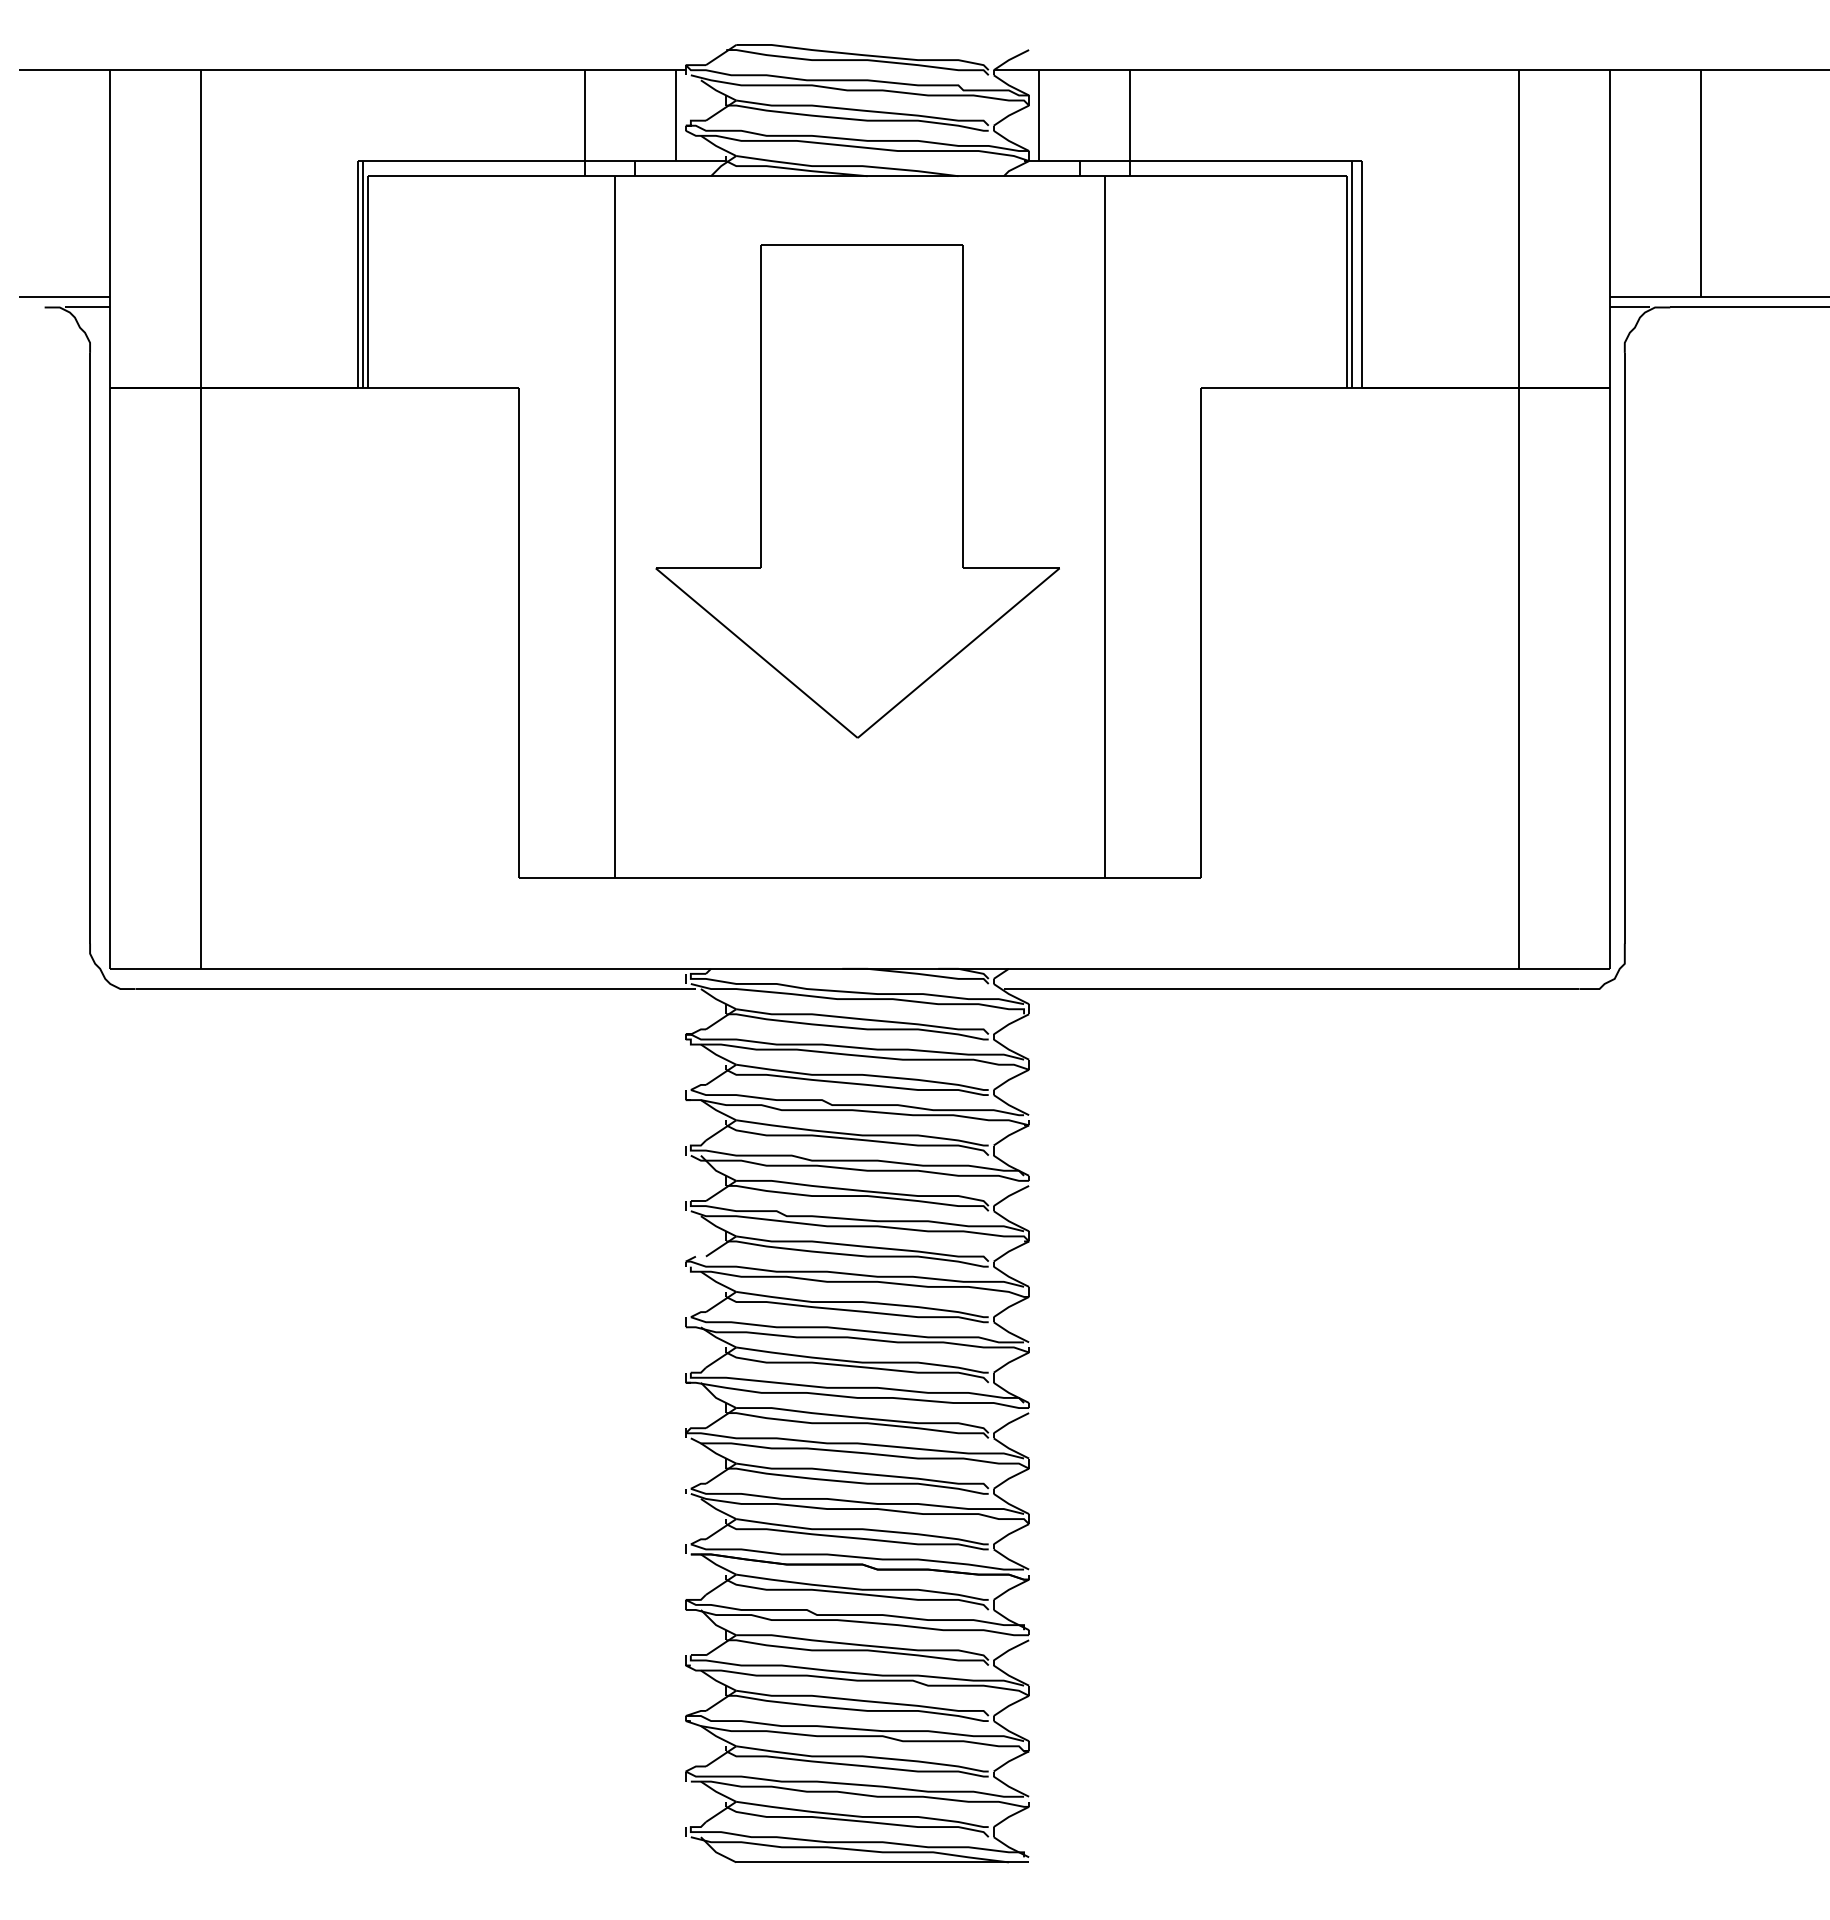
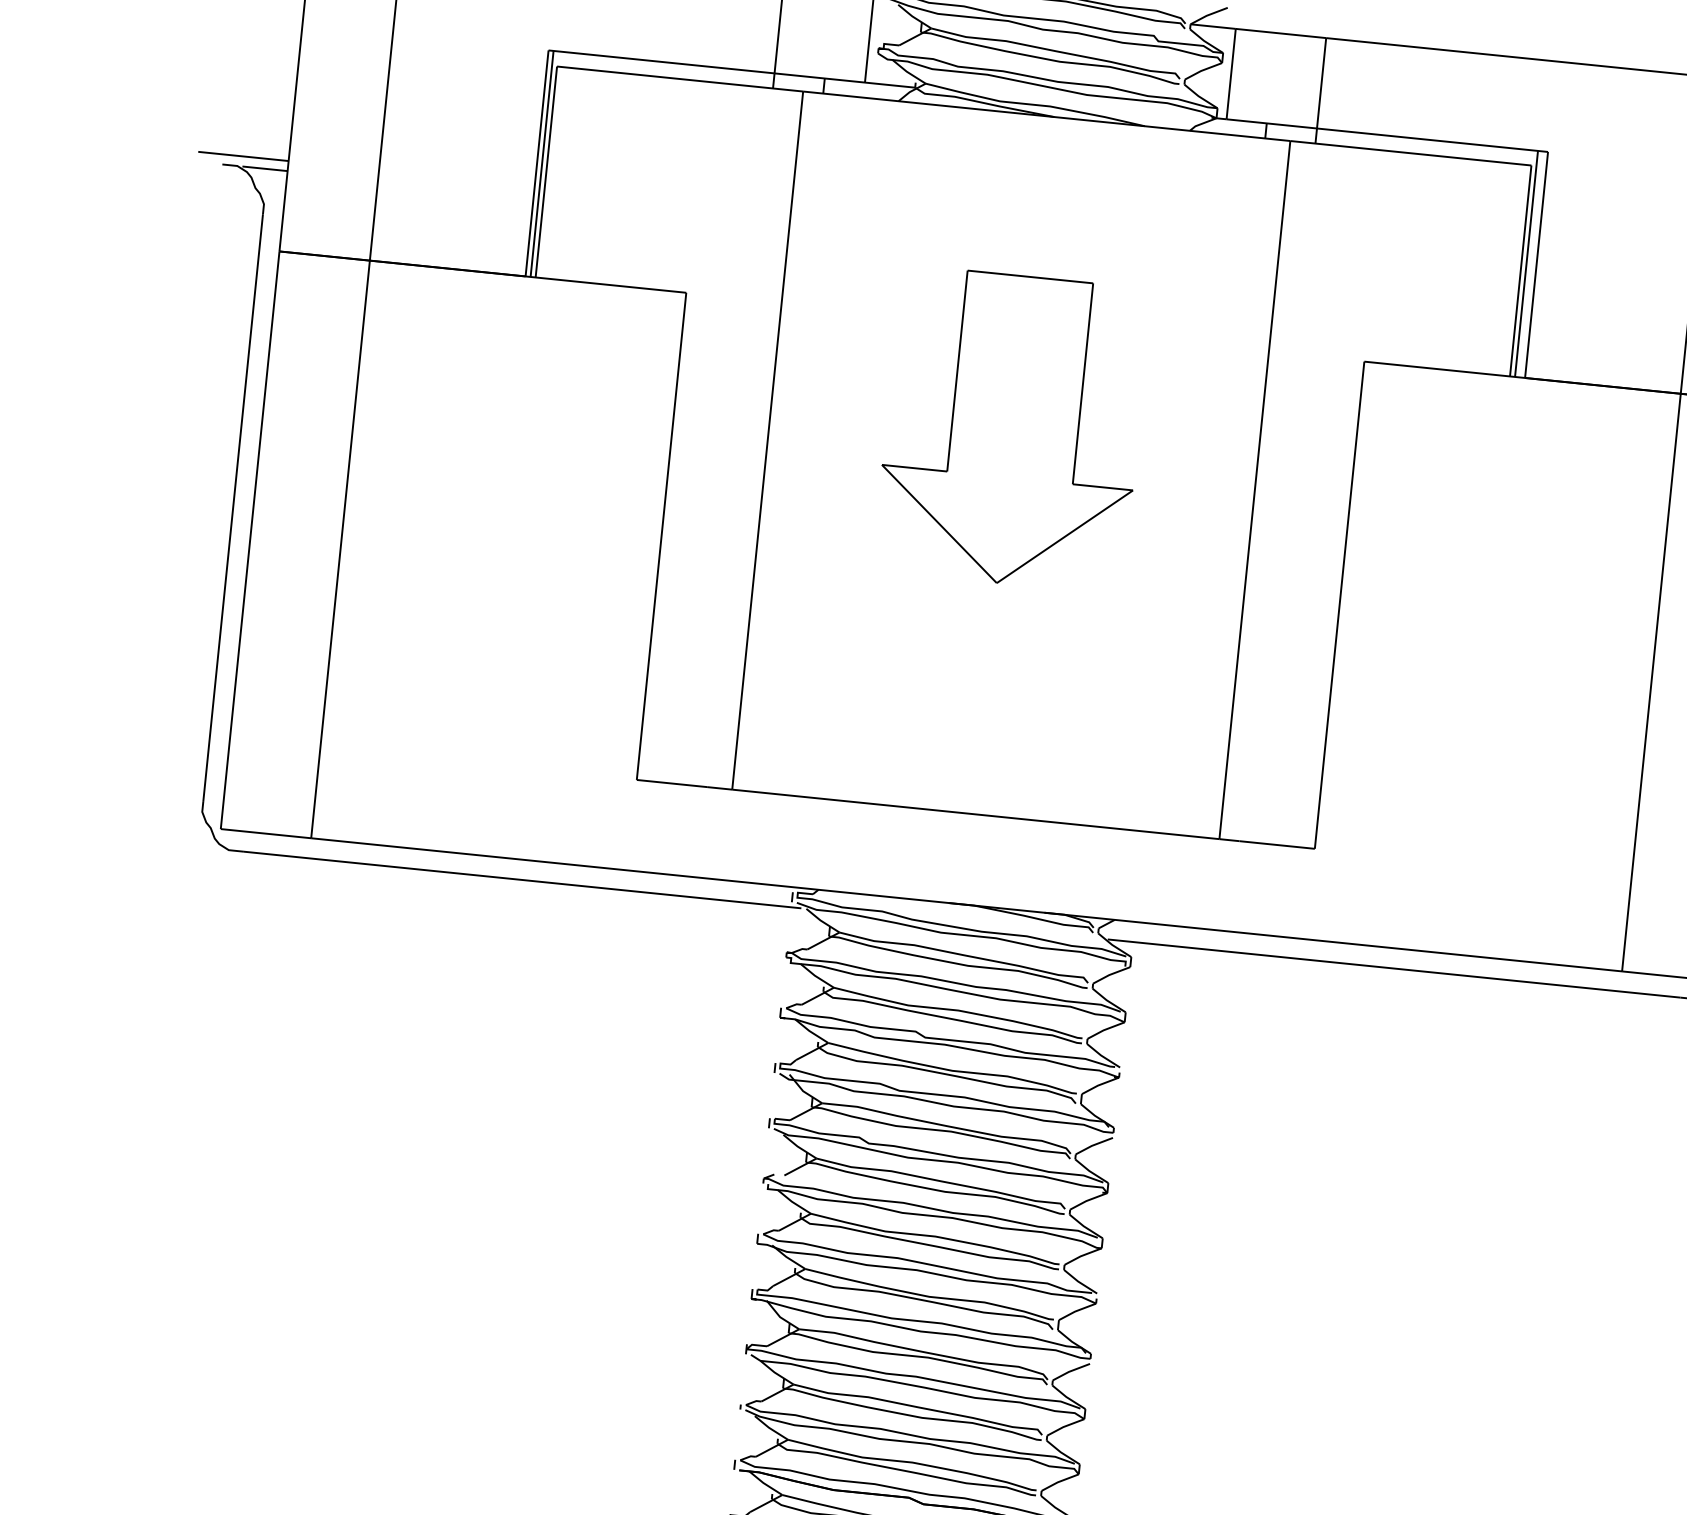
part: (856, 491) -> (1011, 429), size x0.62

